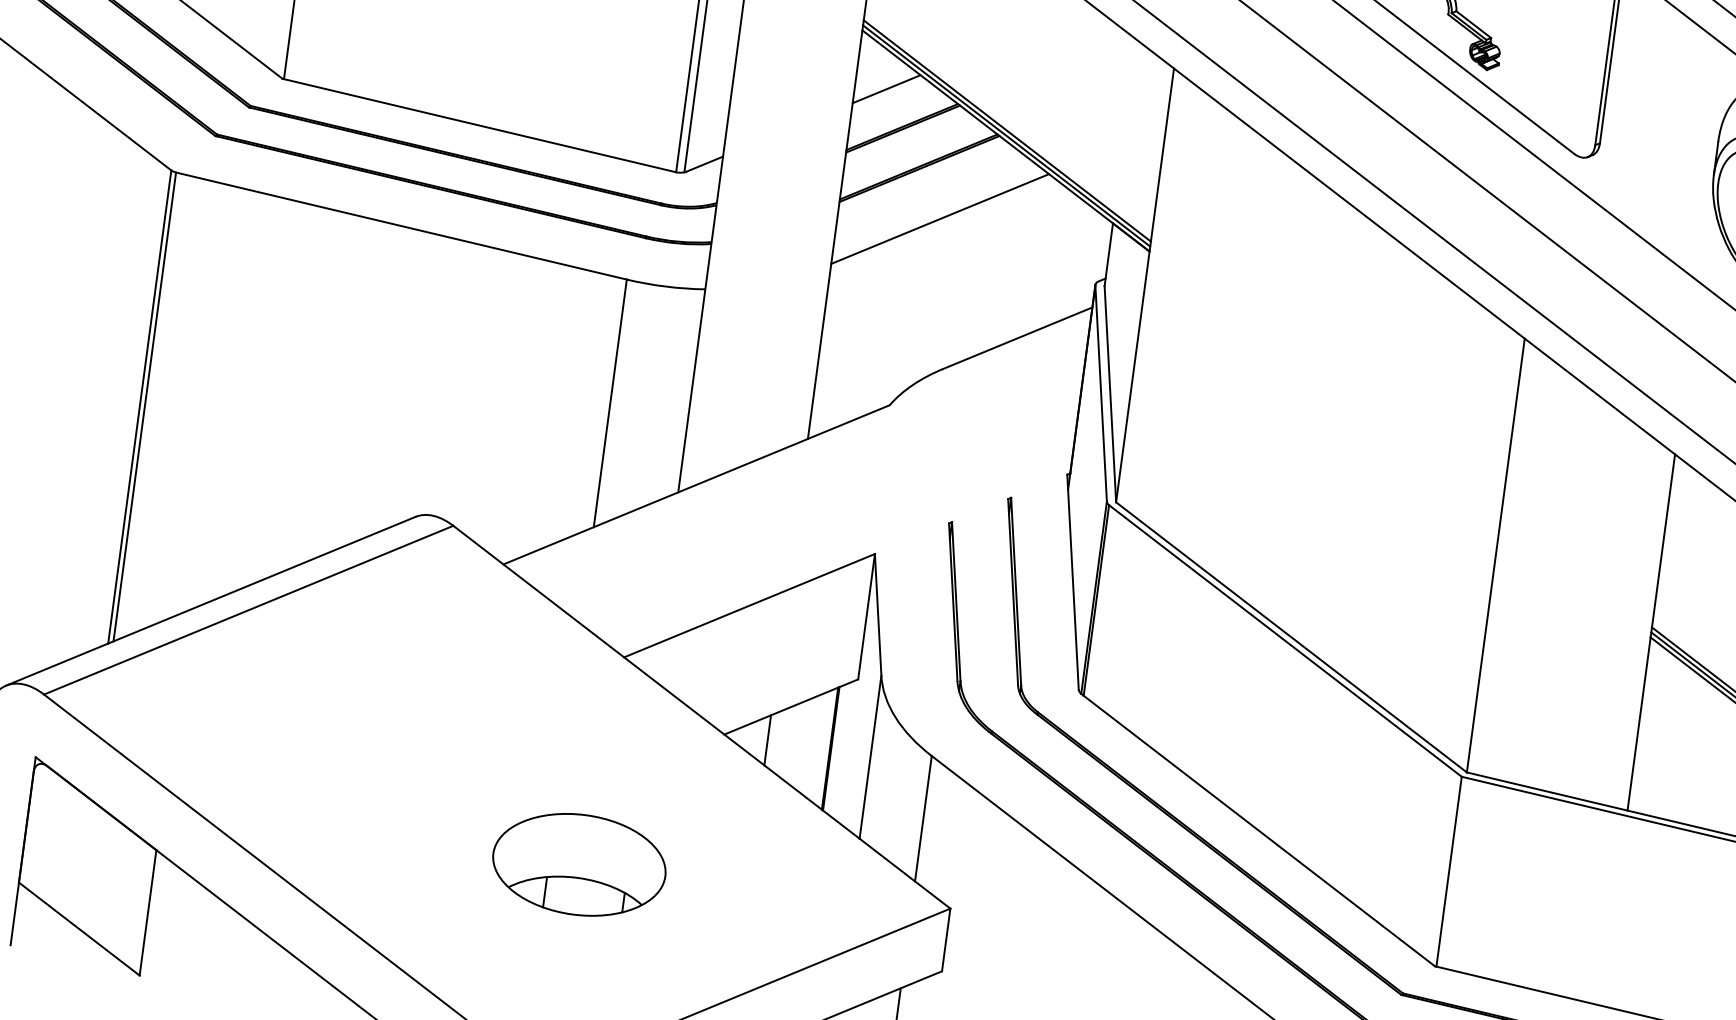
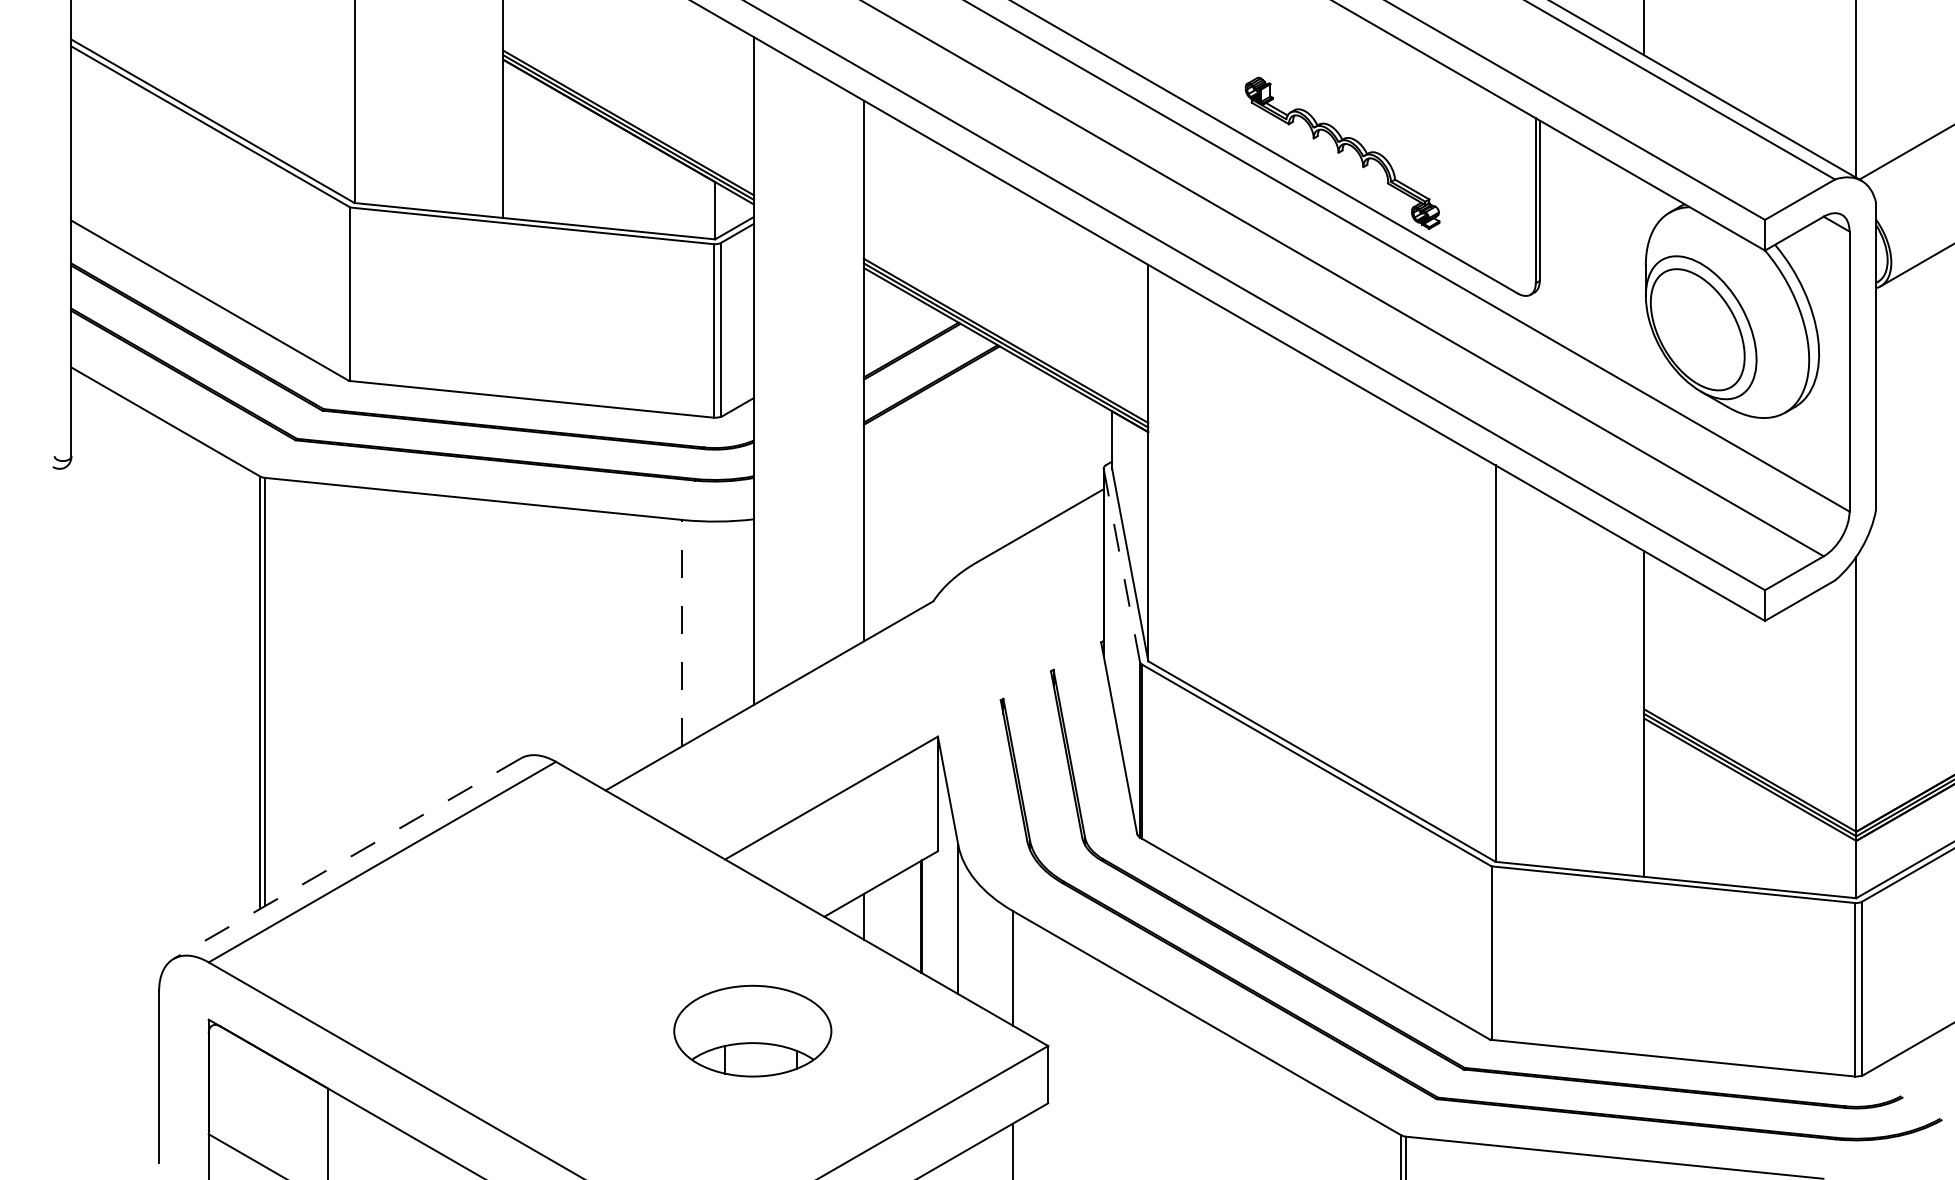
line: (886, 88) -> (892, 317), removed
line: (939, 218) -> (955, 427), removed
line: (1100, 392) -> (1121, 564), solid -> dashed
line: (610, 402) -> (682, 632), solid -> dashed
line: (211, 601) -> (347, 858), solid -> dashed
part: (579, 864) -> (752, 1030), moved

